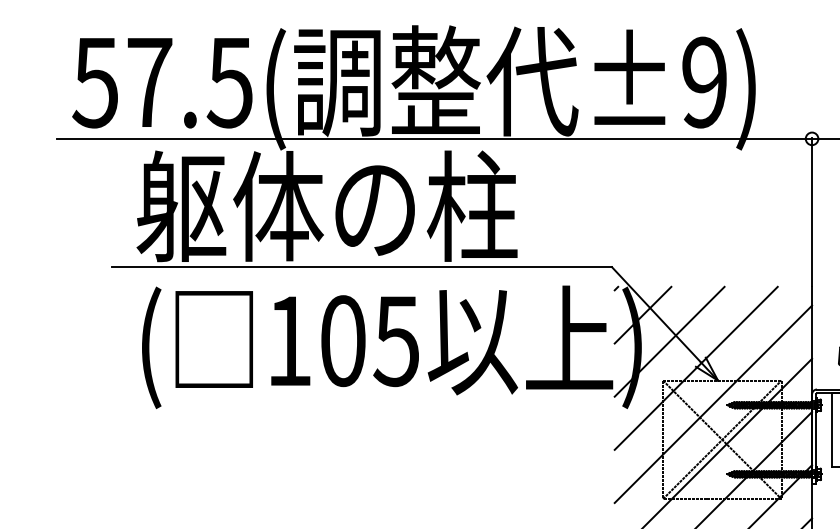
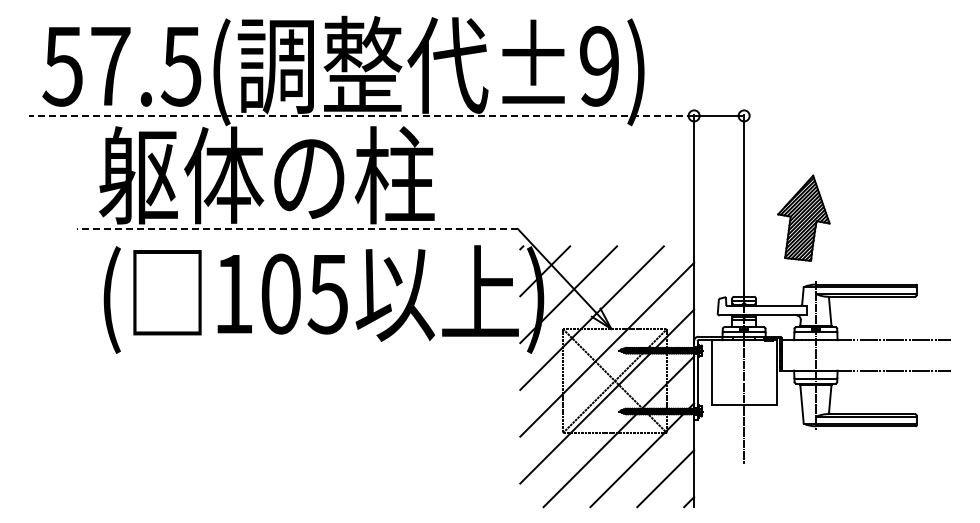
line: (434, 138) -> (361, 115), solid -> dashed
line: (360, 266) -> (296, 228), solid -> dashed

